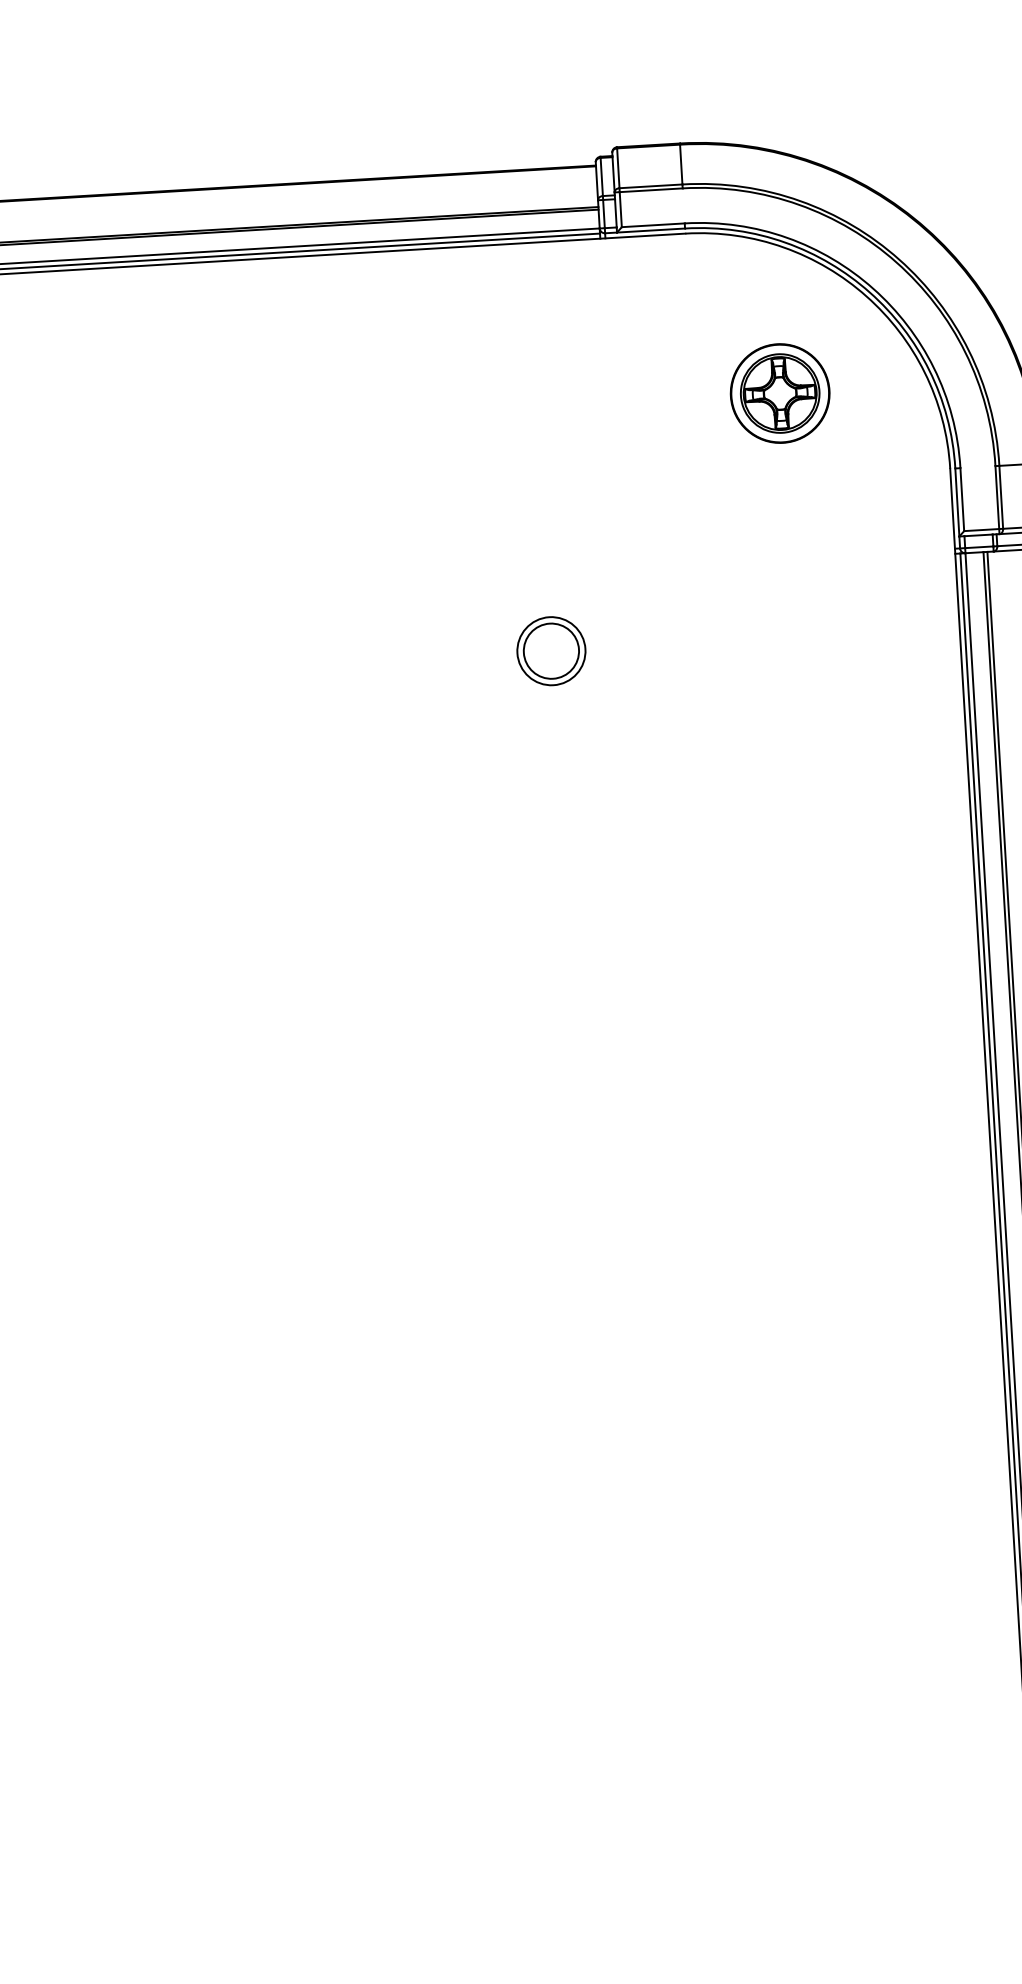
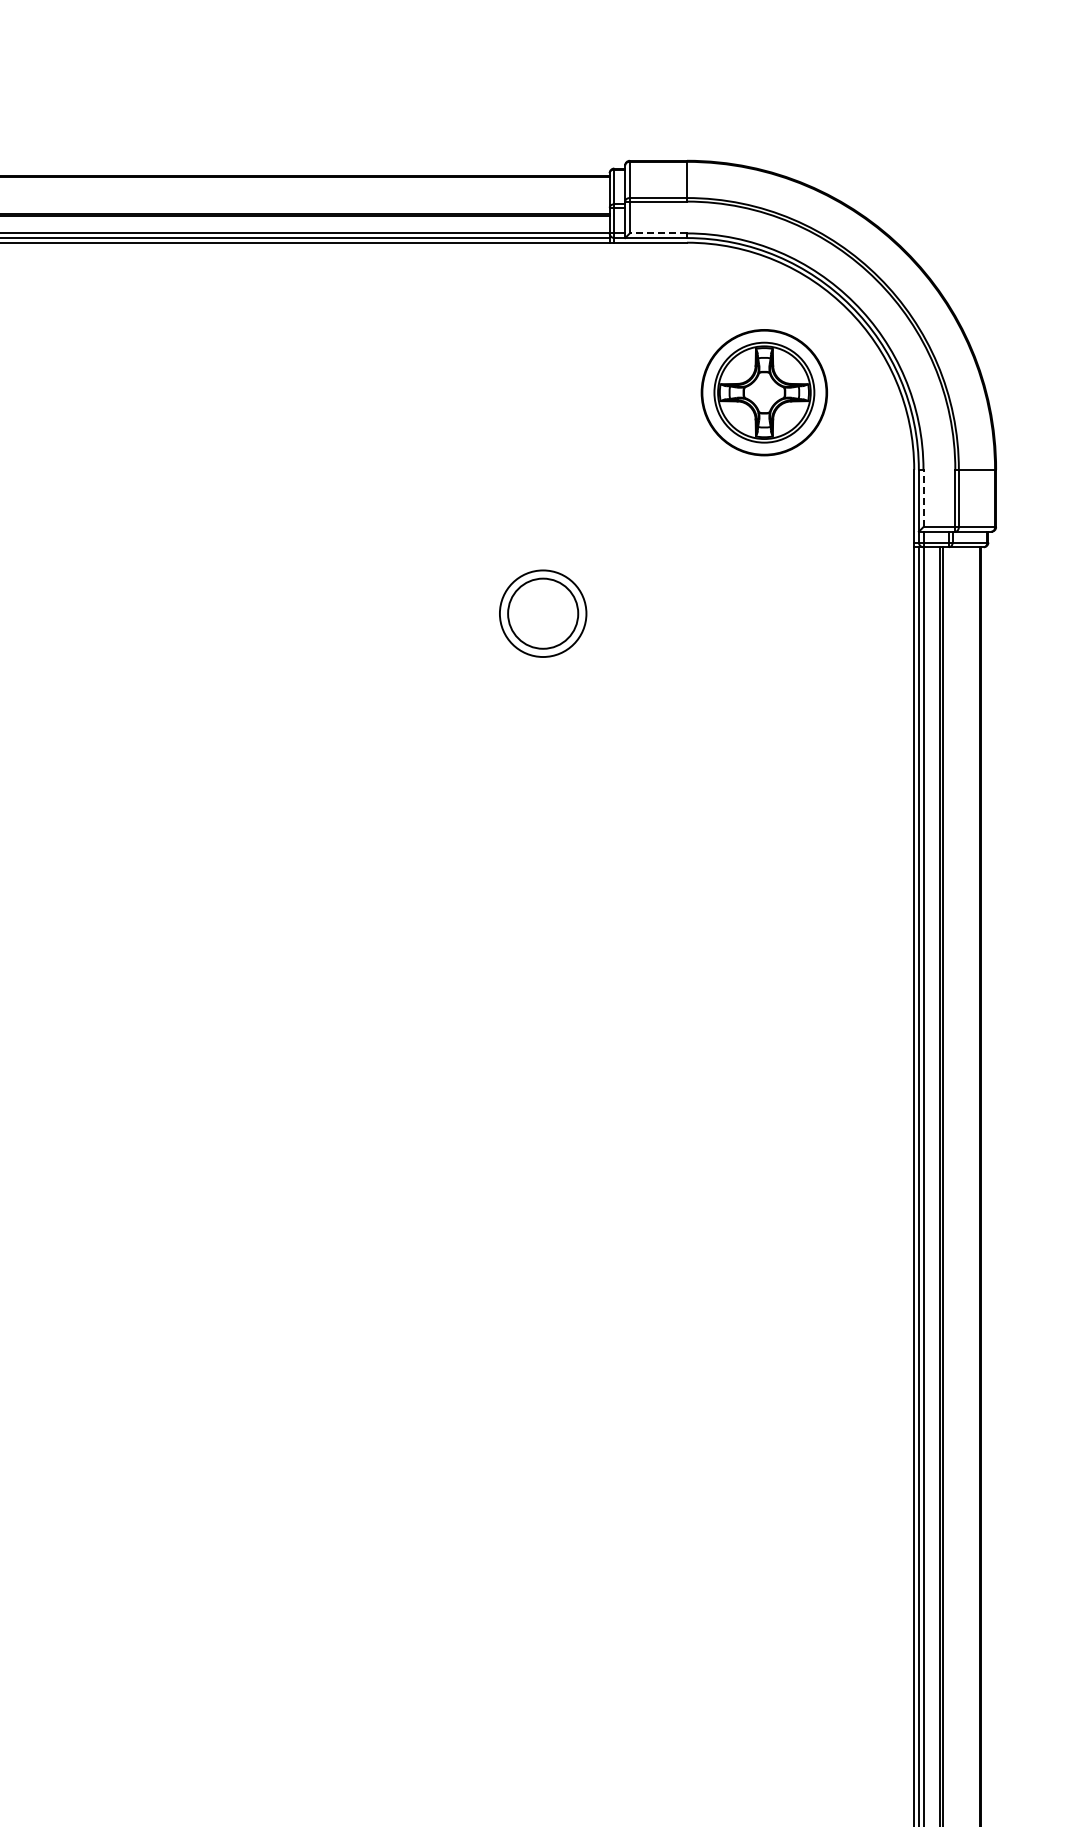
line: (653, 225) -> (658, 233), solid -> dashed
part: (779, 393) -> (763, 392), size x1.4
line: (962, 499) -> (923, 498), solid -> dashed
part: (551, 651) -> (543, 613), size x1.4

